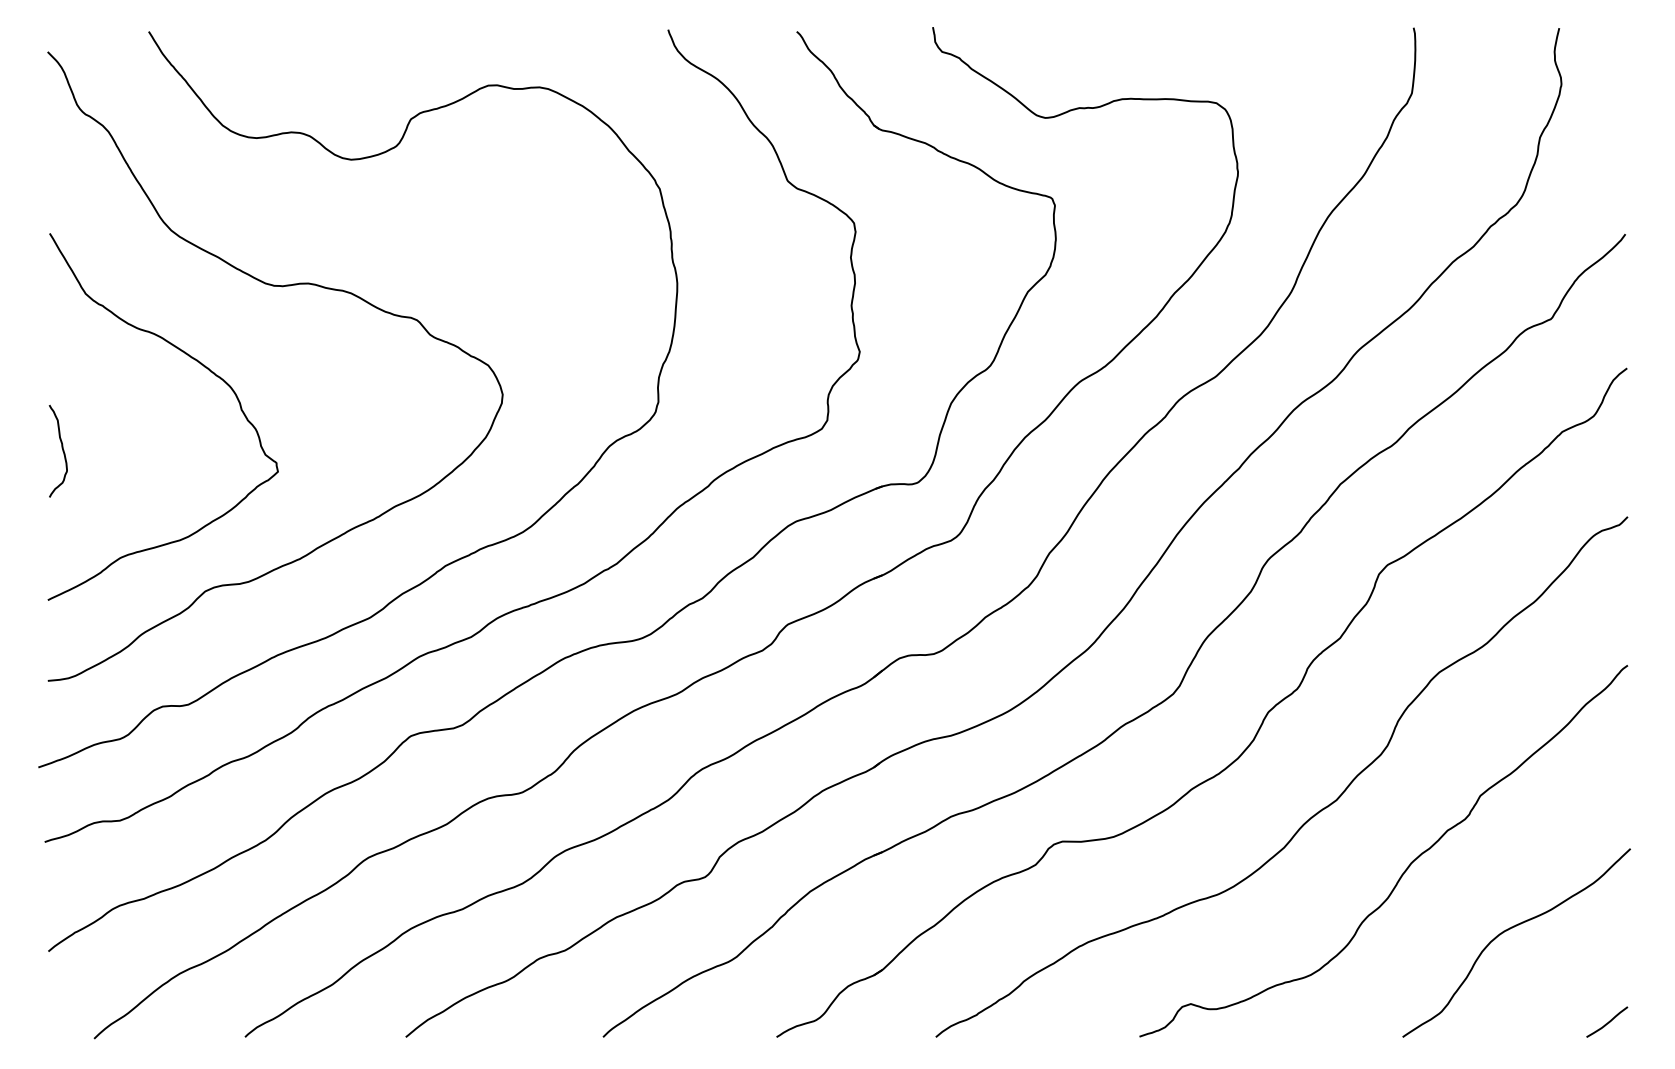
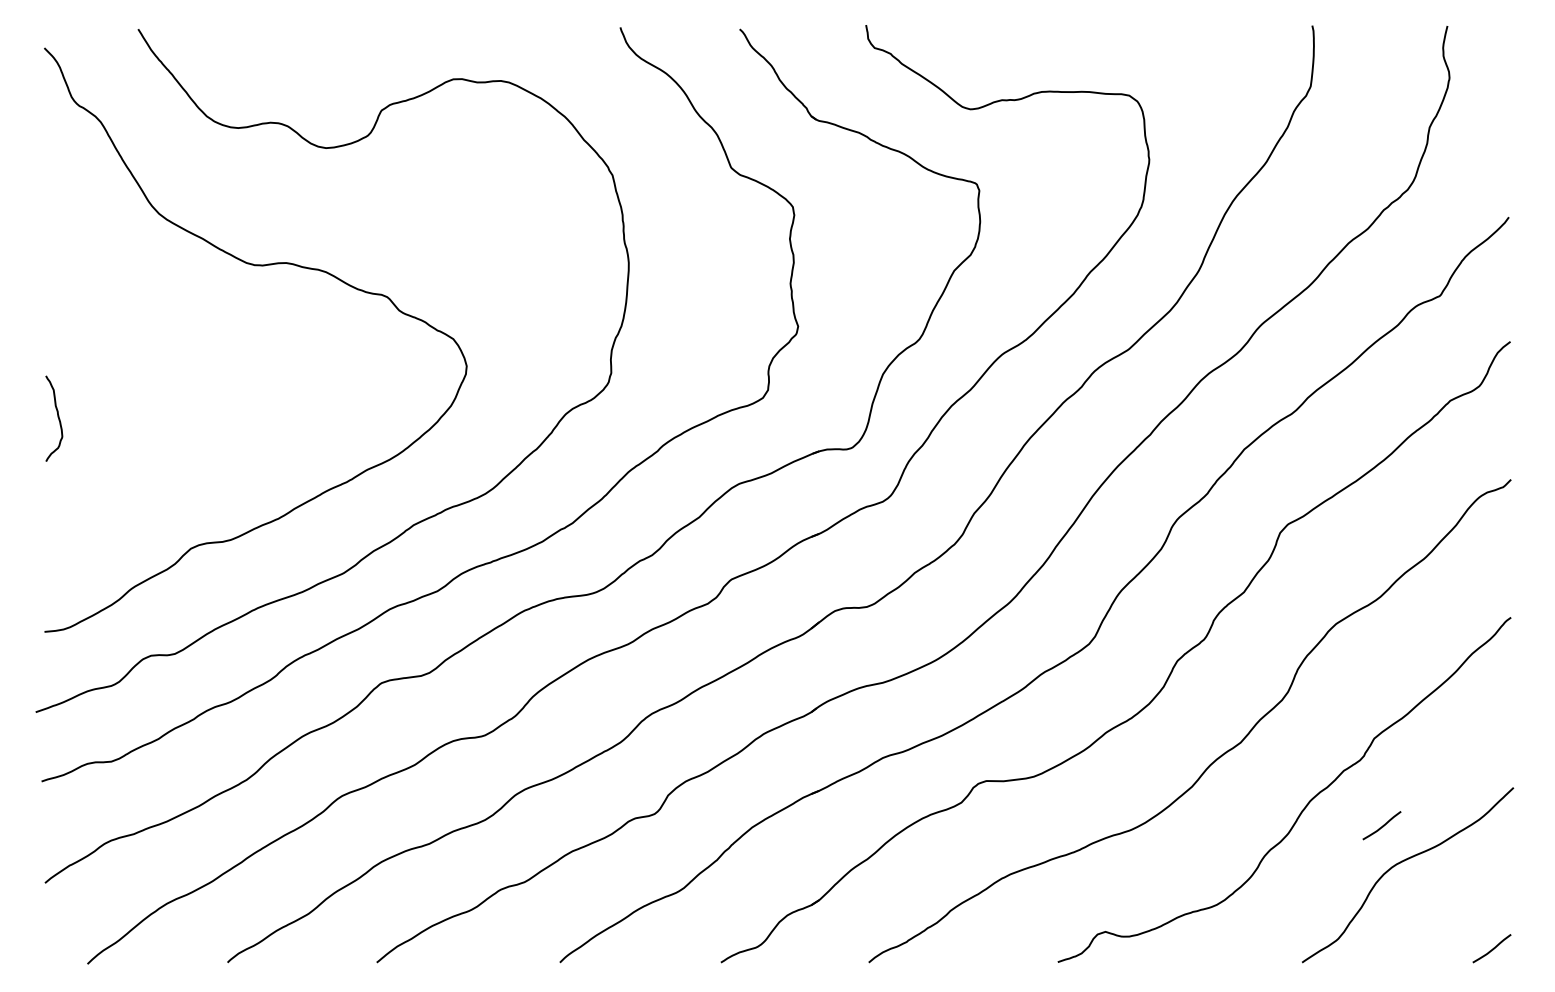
curve: (201, 365) -> (187, 339), removed
curve: (1489, 889) -> (1382, 825), added

